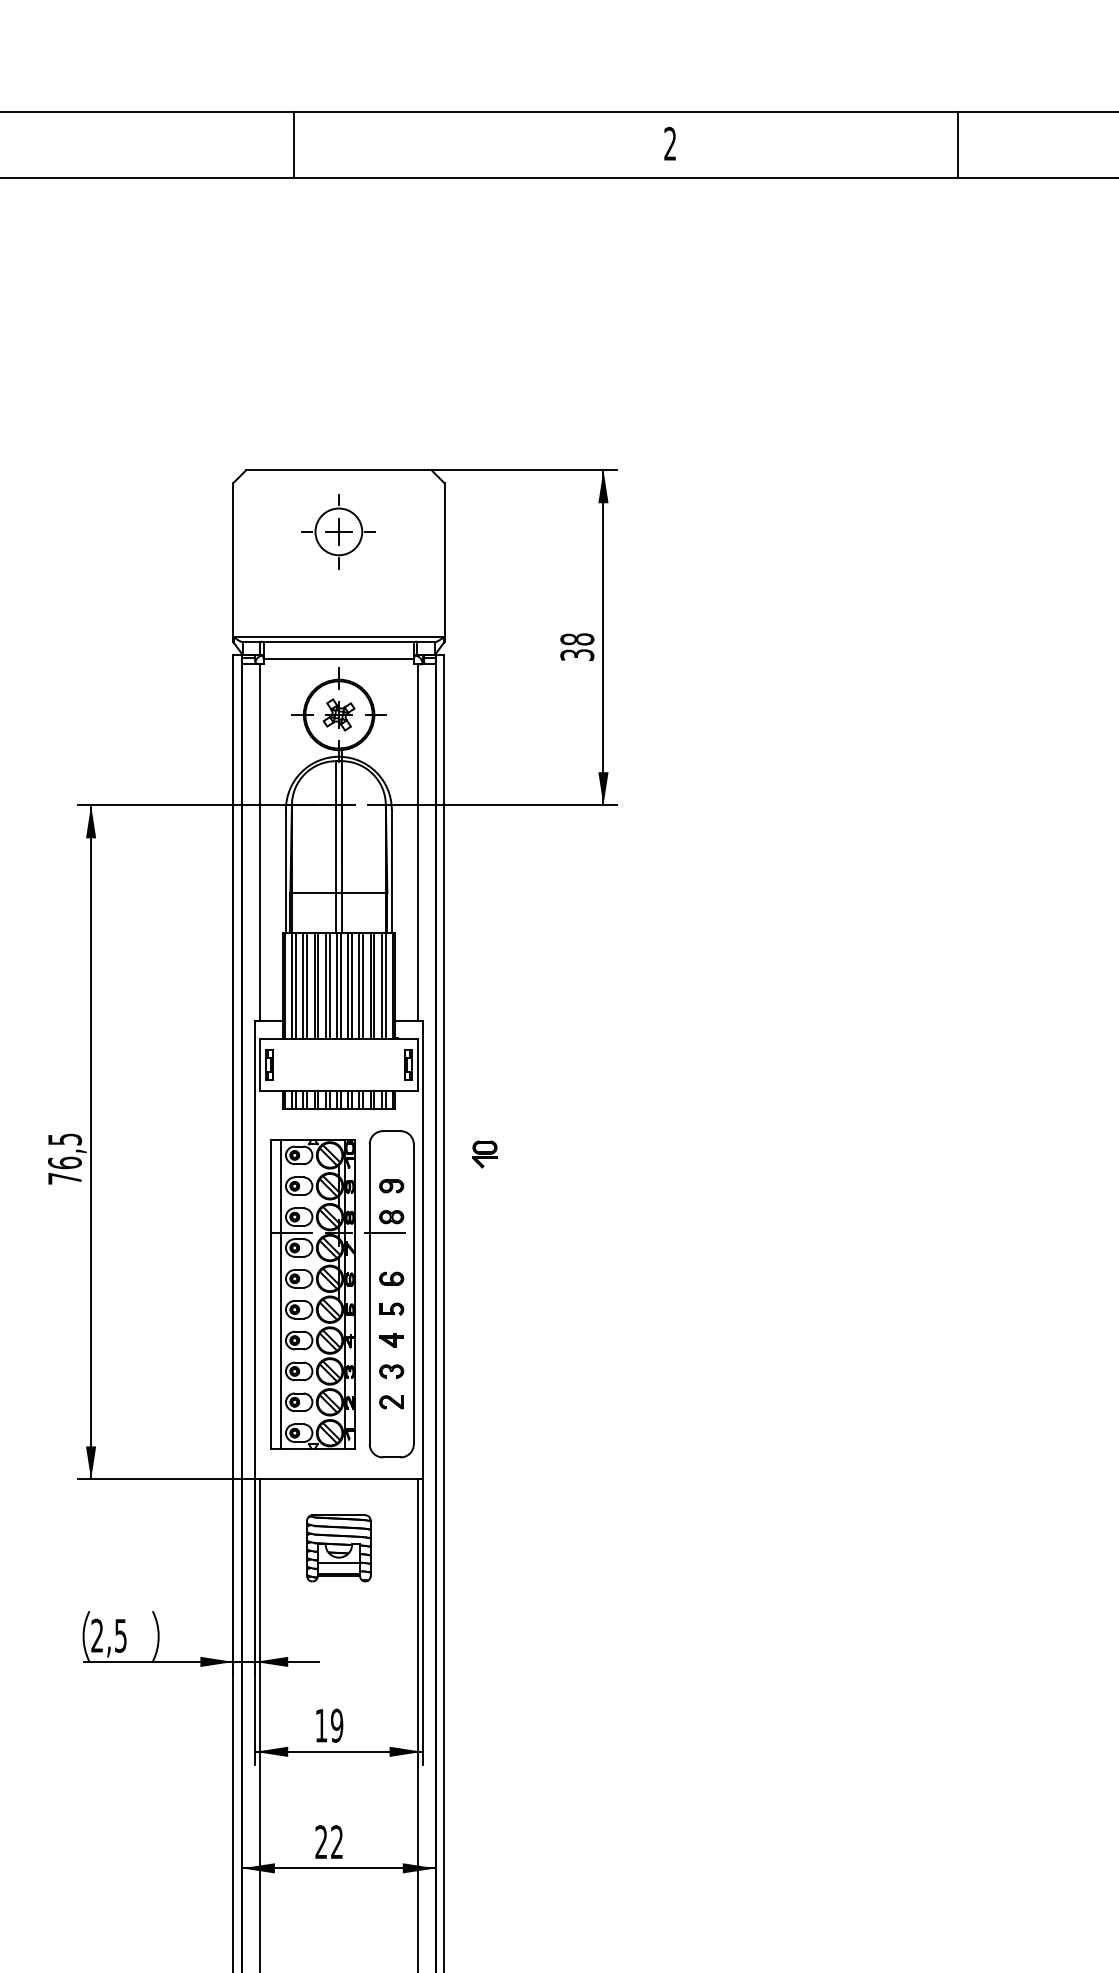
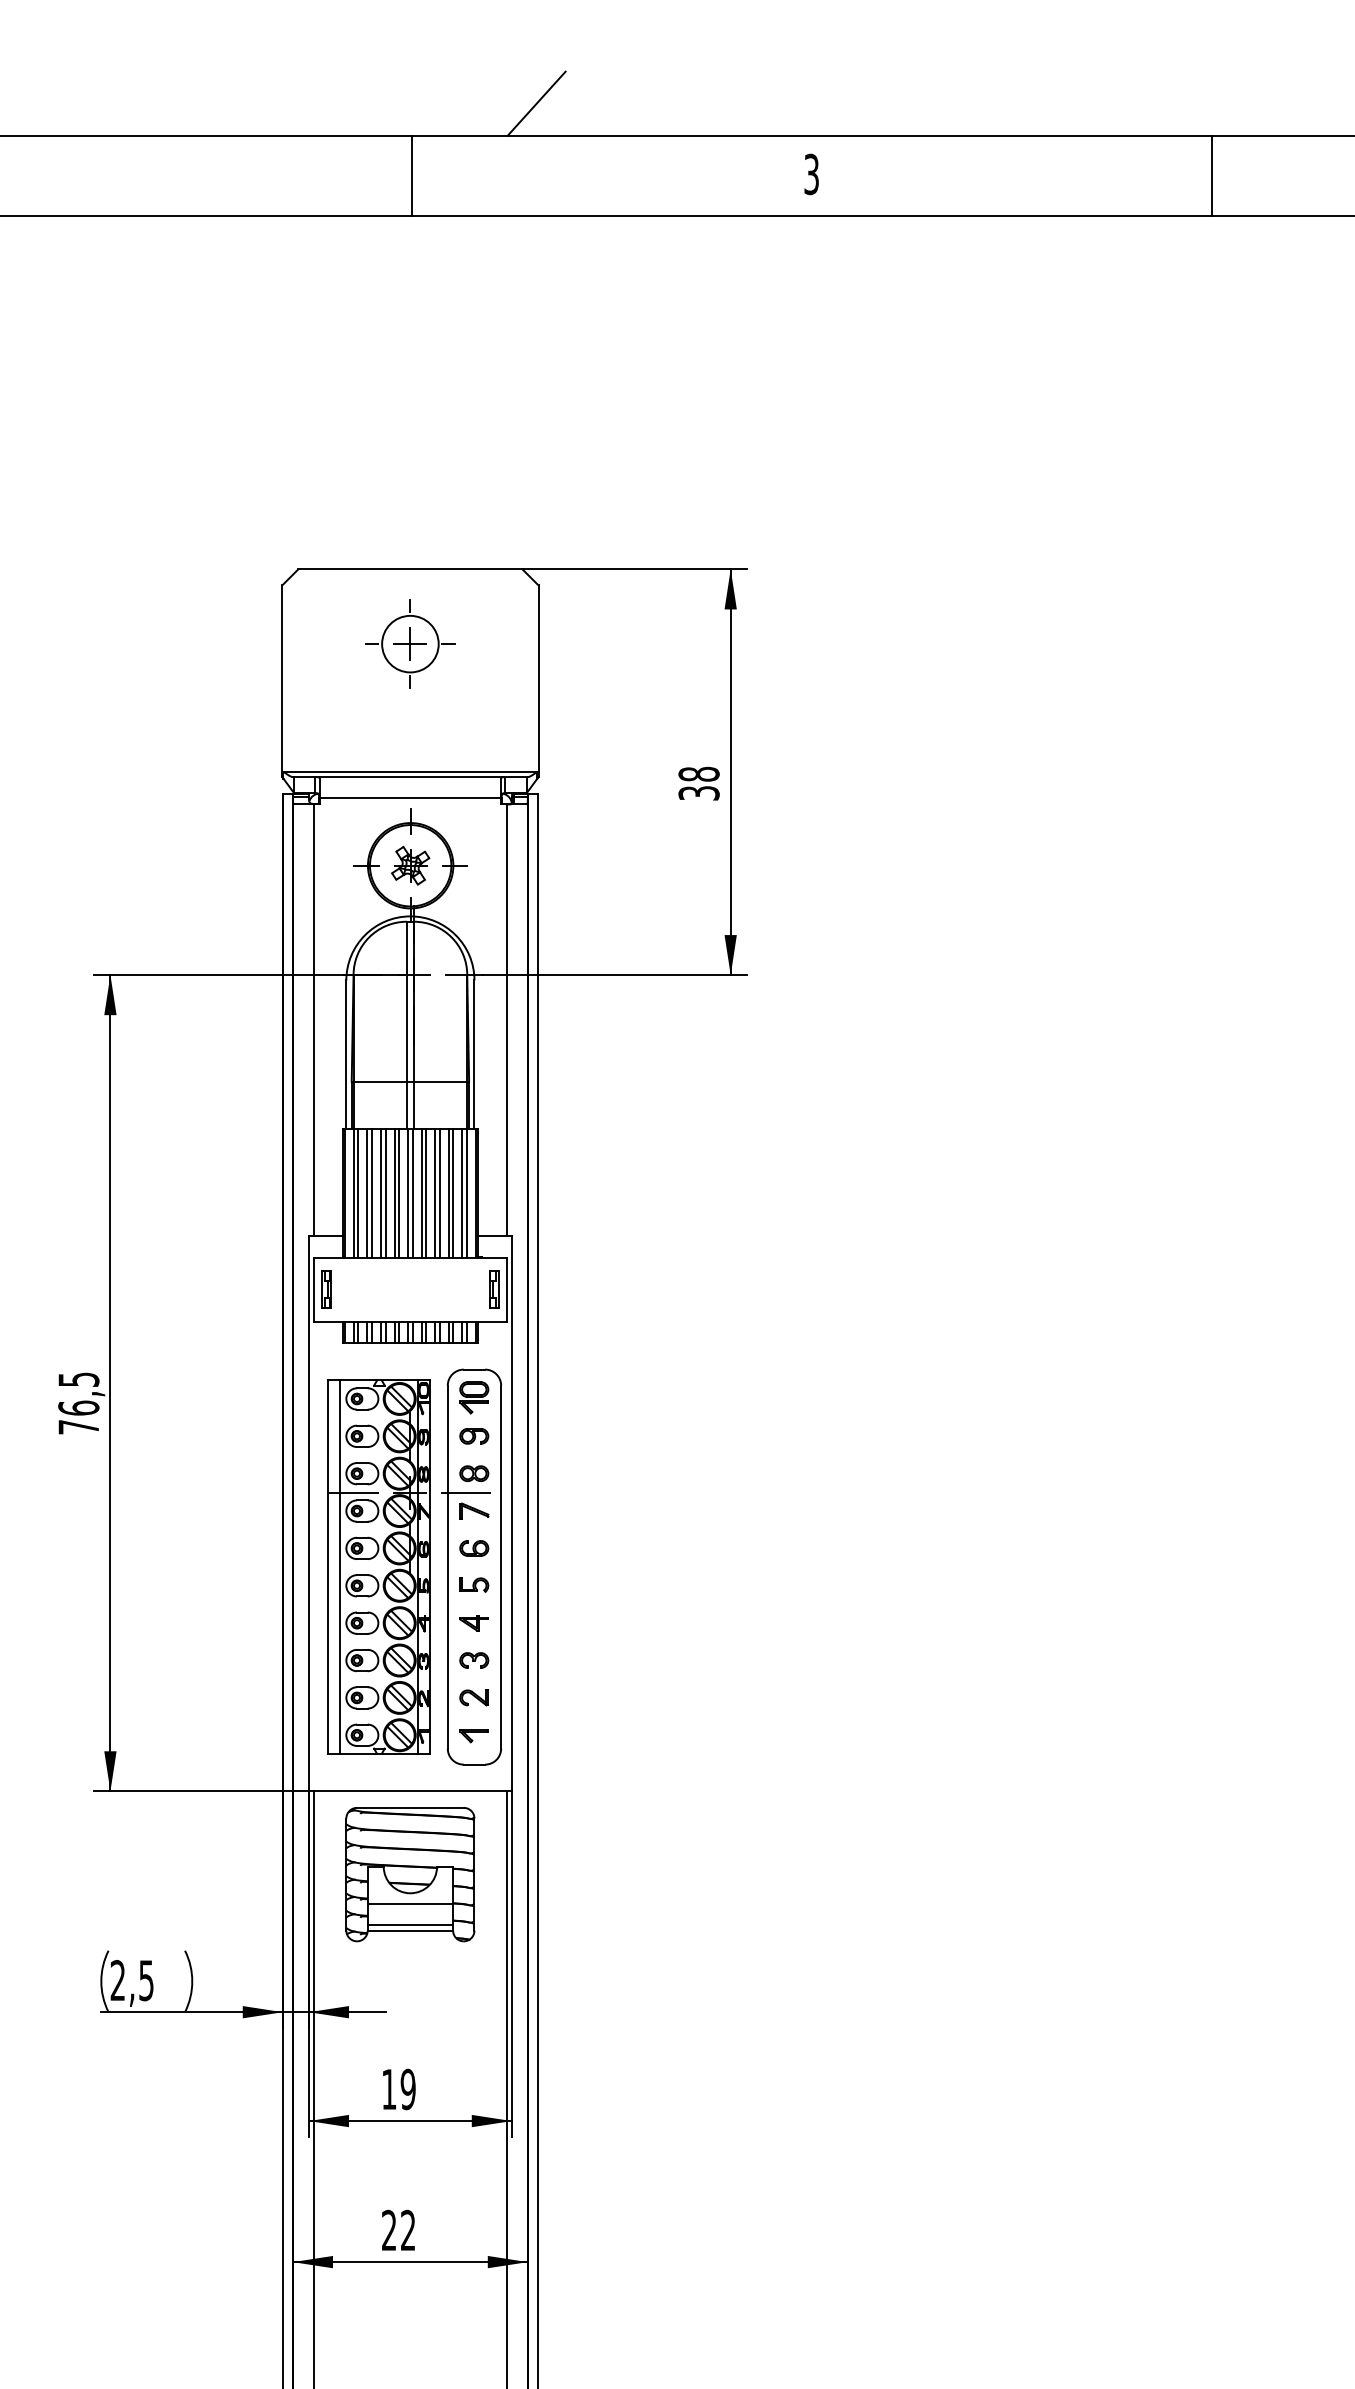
line: (443, 85) -> (536, 103), added
text: (670, 143) -> (811, 174), 2 -> 3
line: (294, 144) -> (411, 175), moved
line: (957, 144) -> (1212, 175), moved
part: (485, 1154) -> (474, 1397), moved
part: (391, 1247) -> (474, 1510), added
part: (390, 1434) -> (473, 1736), added
part: (338, 1548) -> (410, 1874), size x1.67

